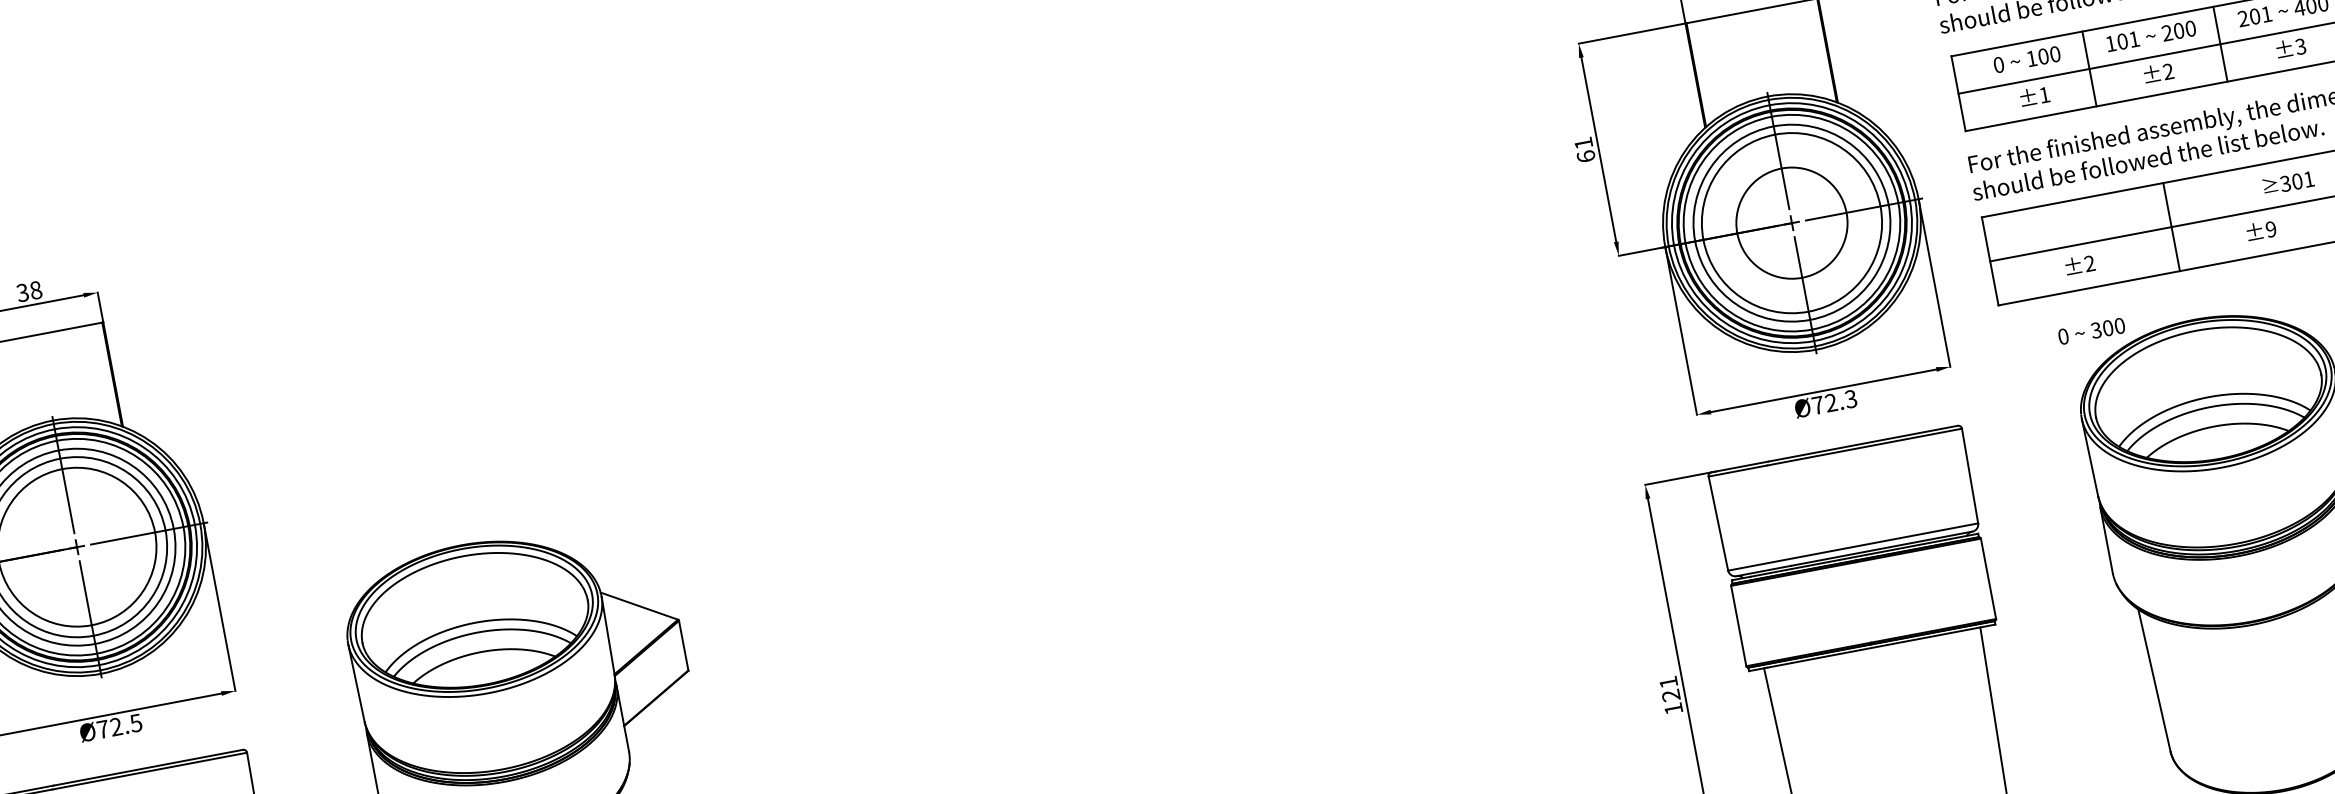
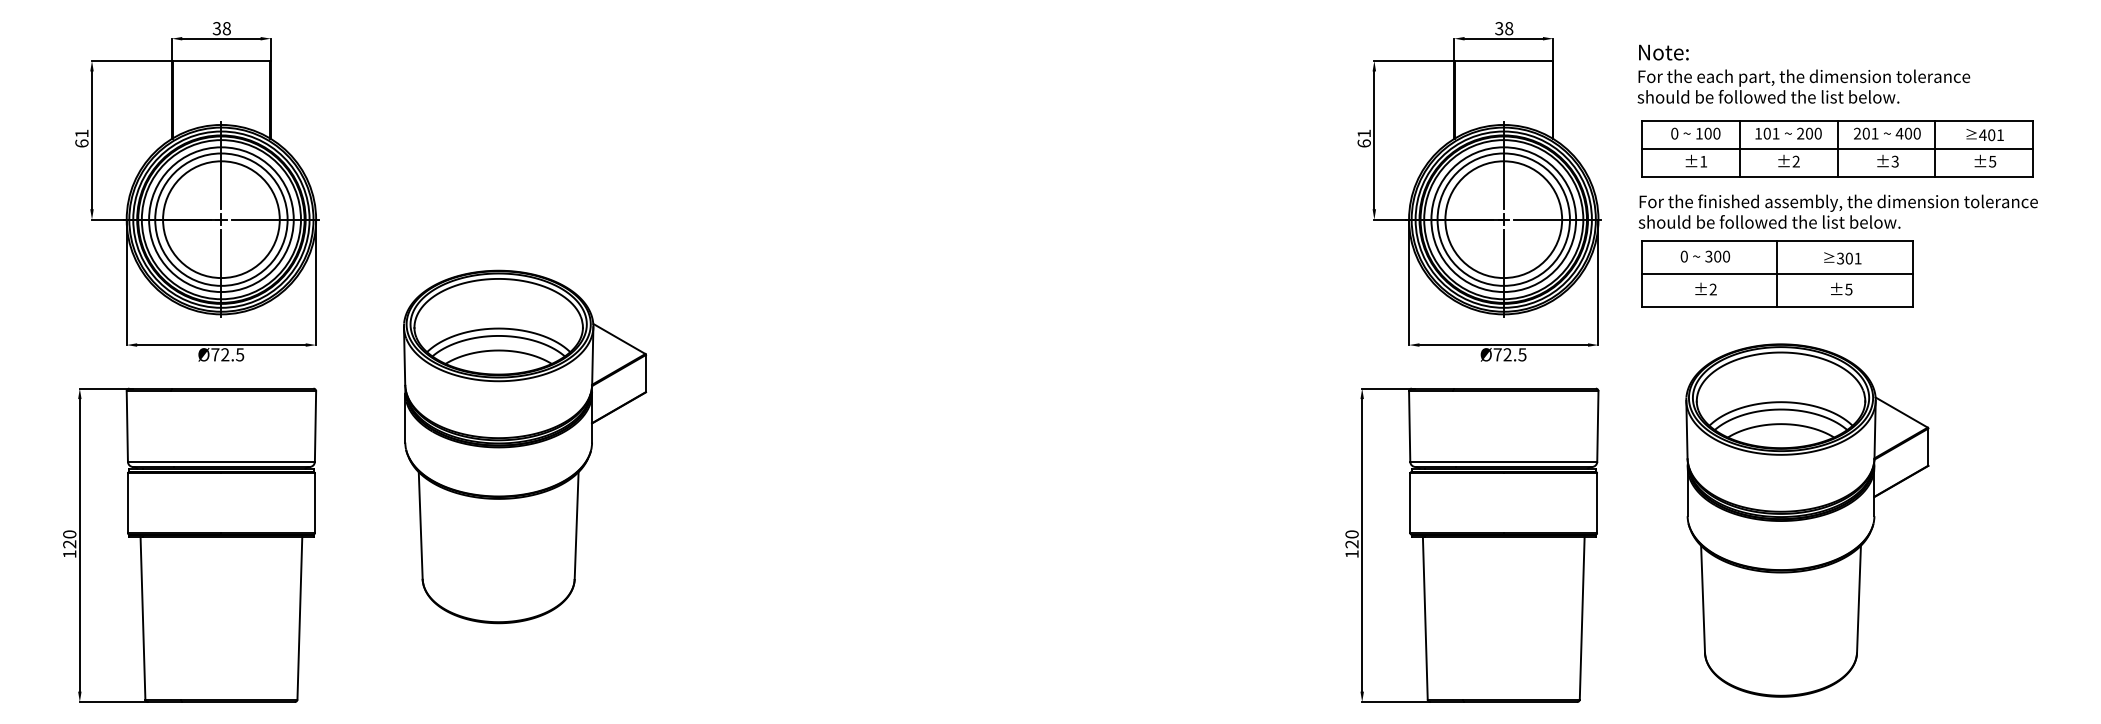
text: (2288, 183) -> (1842, 258), moved
circle: (1791, 222) -> (1503, 219), size x1.43
text: (2270, 229) -> (1848, 289), ±9 -> ±5
text: (2091, 331) -> (1705, 256), moved
text: (1851, 398) -> (1522, 354), Ø72.3 -> Ø72.5
text: (1667, 682) -> (1351, 534), 121 -> 120

